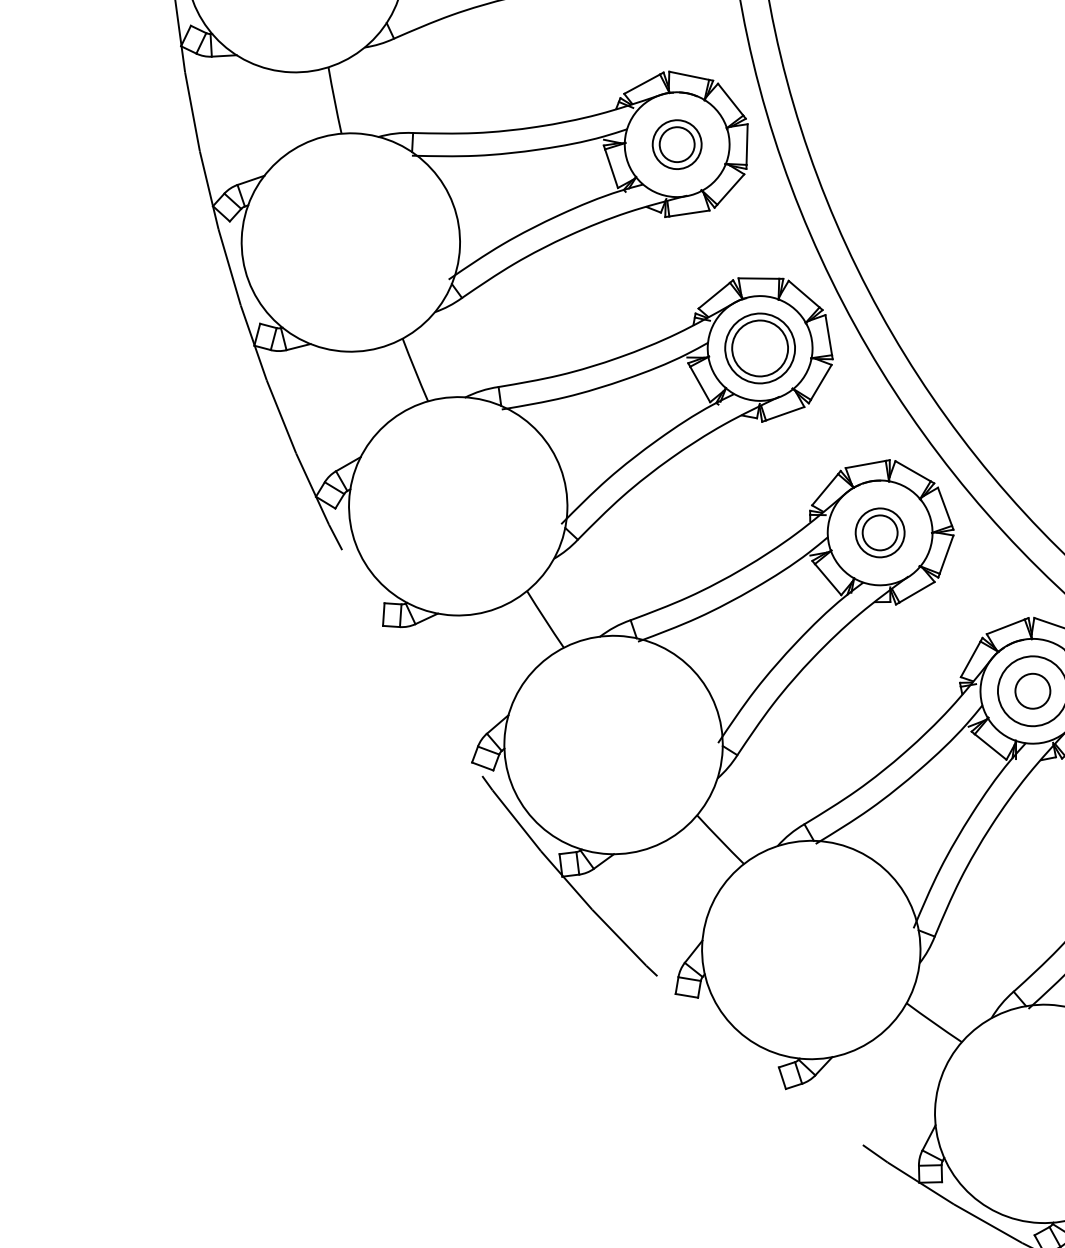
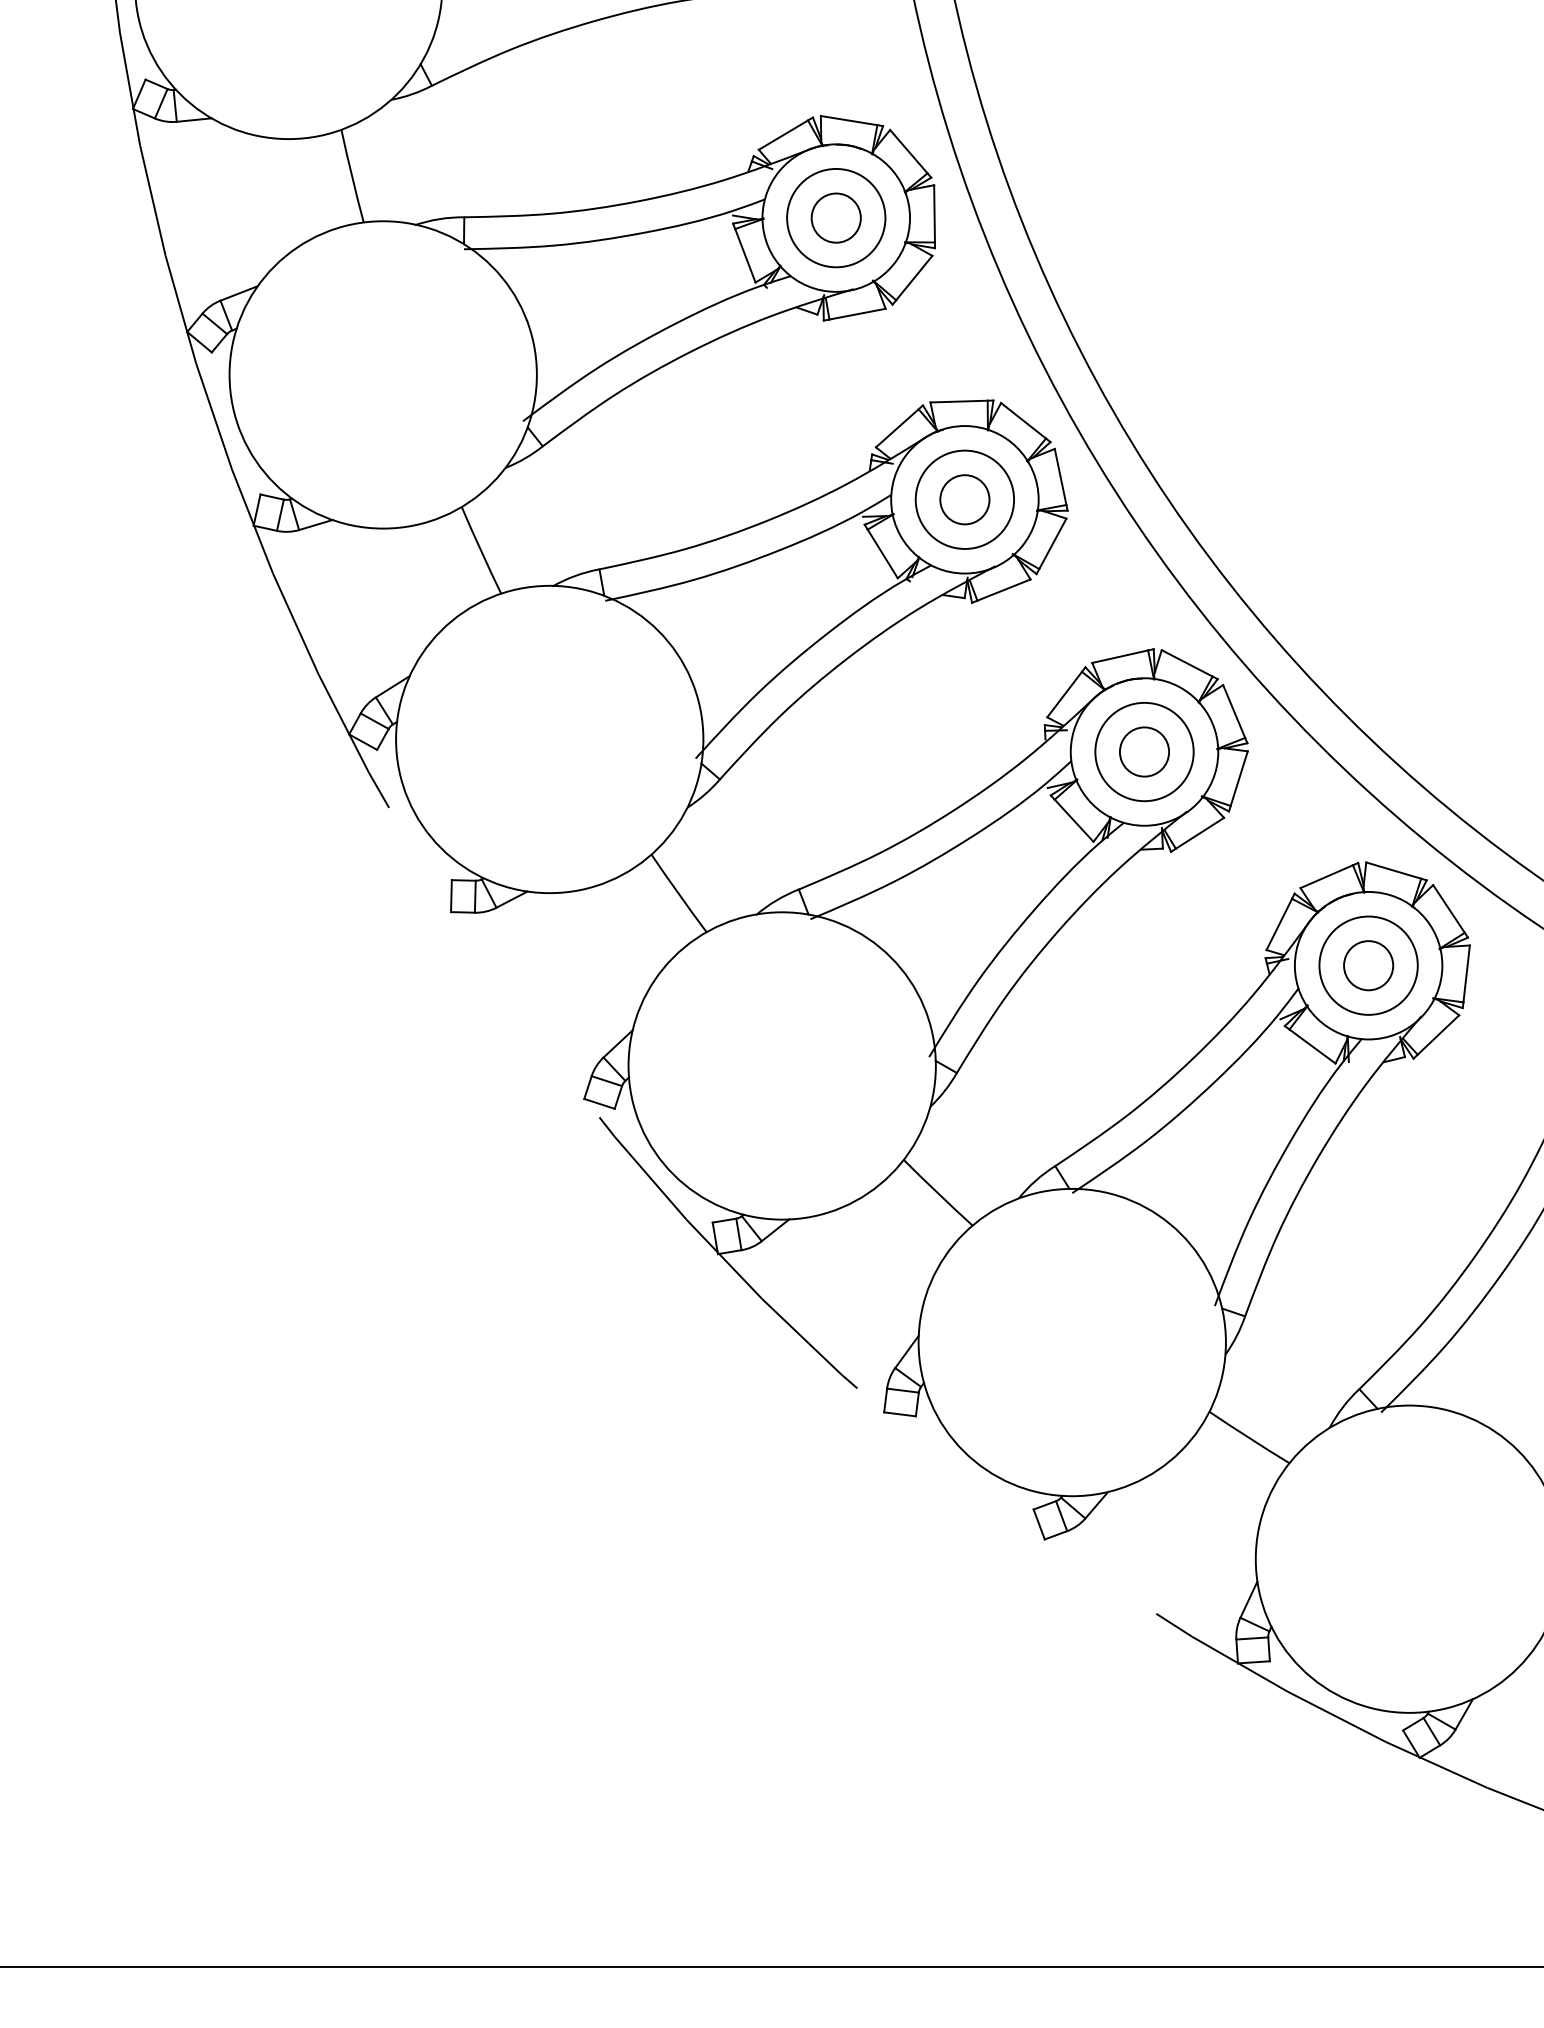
circle: (677, 144) -> (836, 217), size x1.43
circle: (759, 348) -> (964, 499), size x0.62
circle: (880, 532) -> (1144, 751), size x1.43

